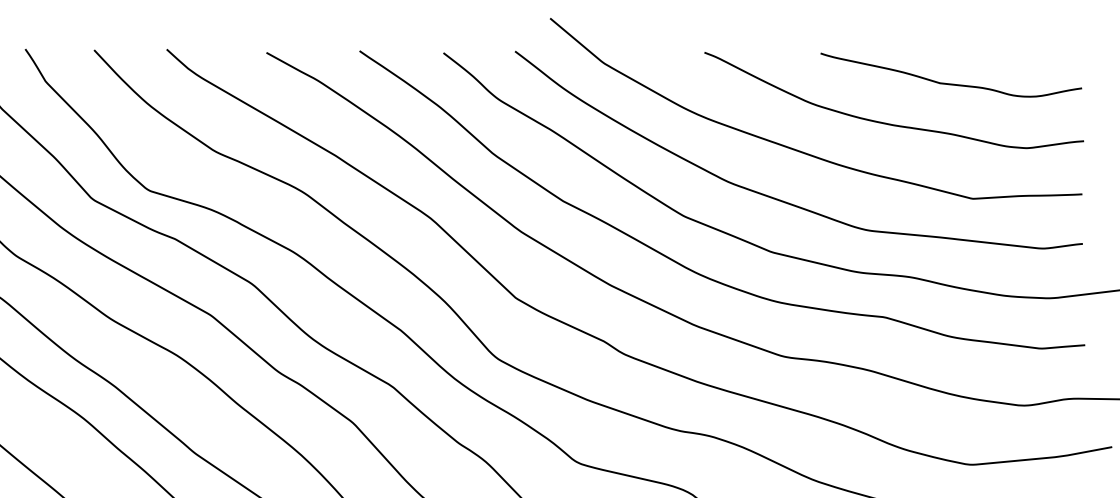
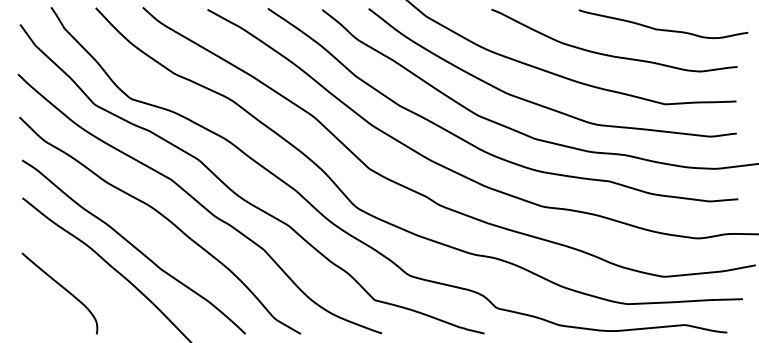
curve: (951, 83) -> (663, 29), moved

